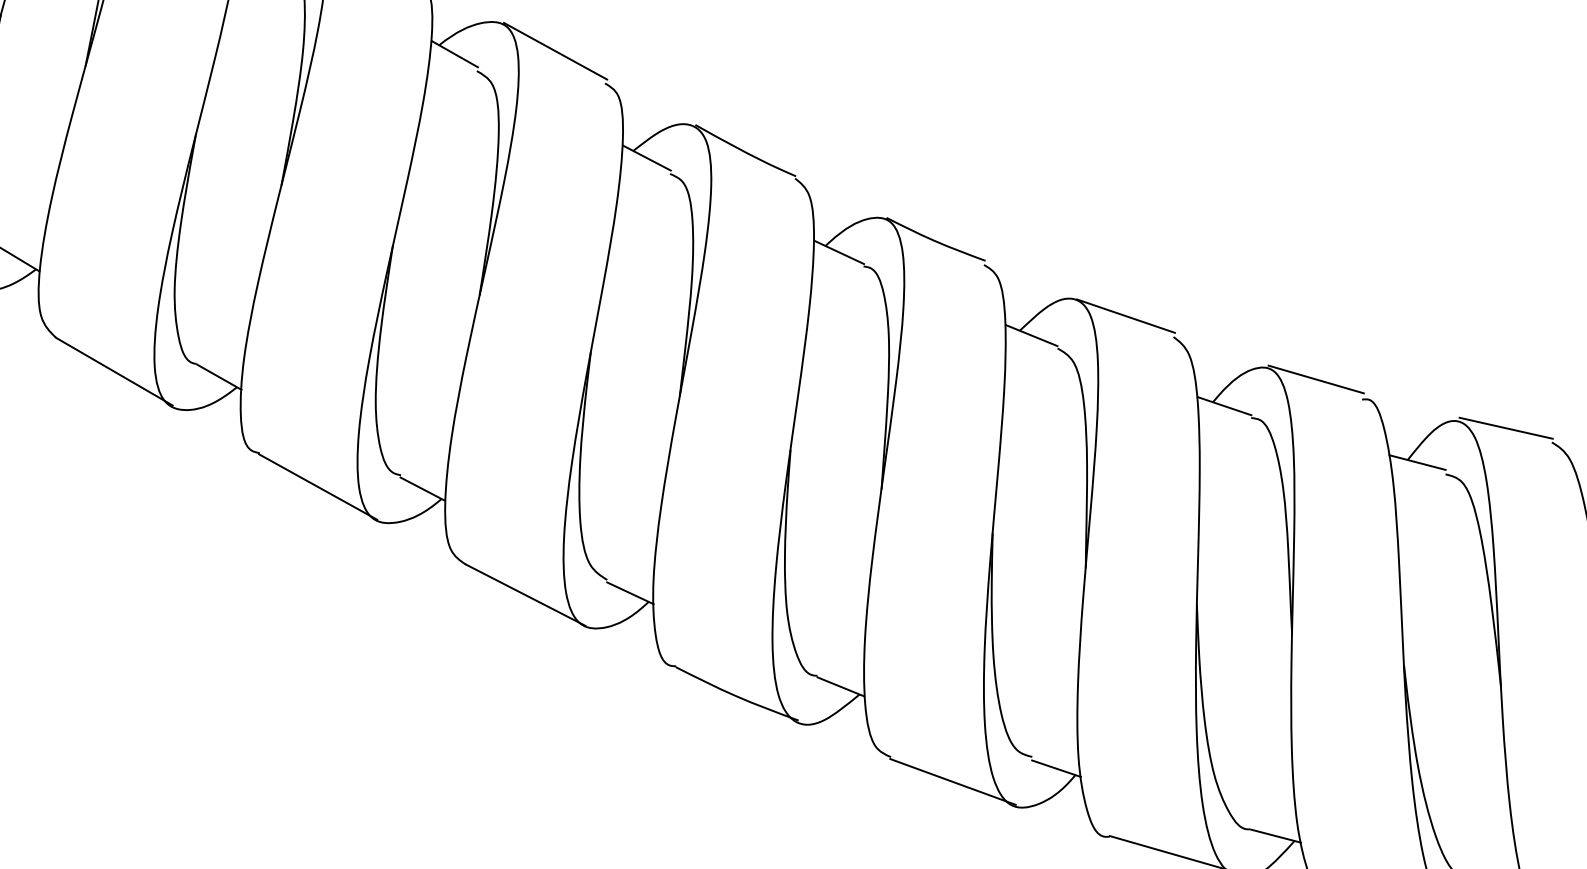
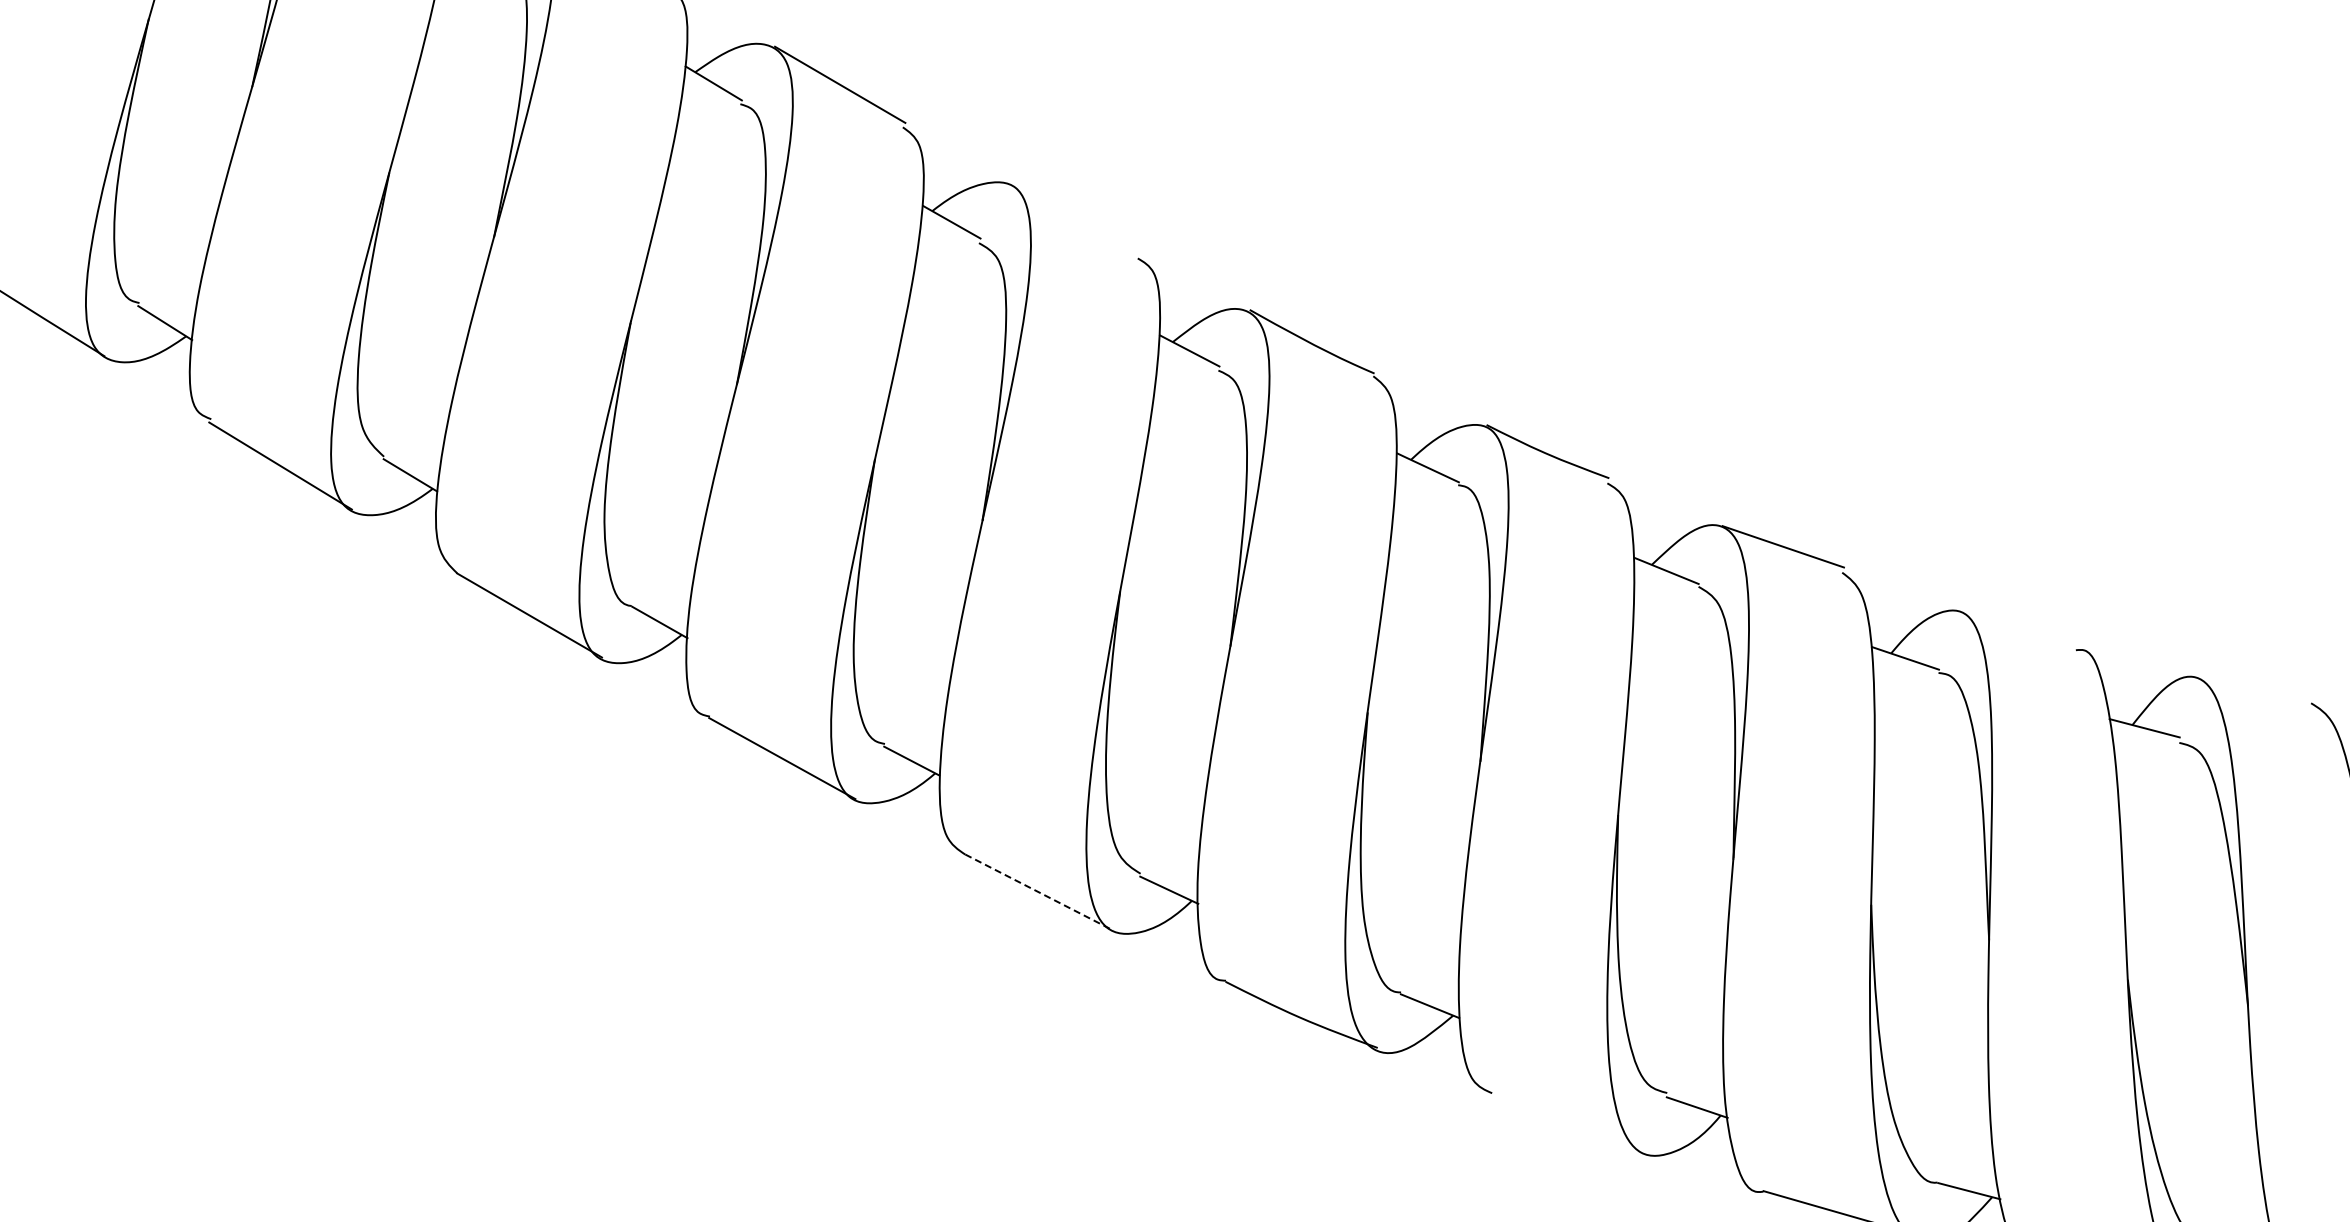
line: (555, 51) -> (1076, 218), removed
line: (1316, 379) -> (2019, 625), removed
line: (1506, 428) -> (2254, 685), removed
line: (525, 595) -> (1039, 892), solid -> dashed
line: (952, 781) -> (1568, 1123), removed

